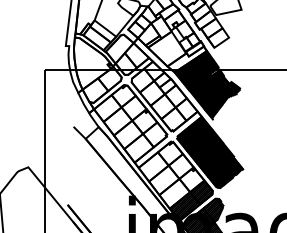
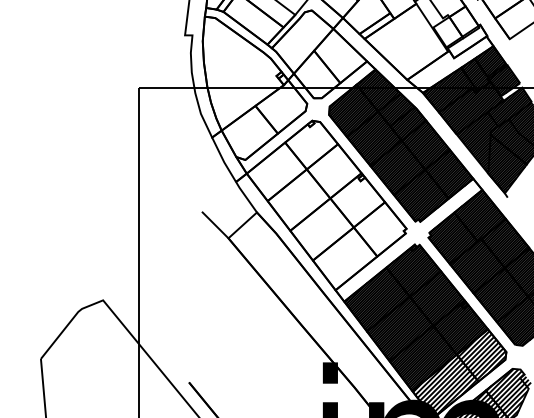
hatch: (164, 96) -> (400, 145), added
hatch: (171, 175) -> (416, 318), added

